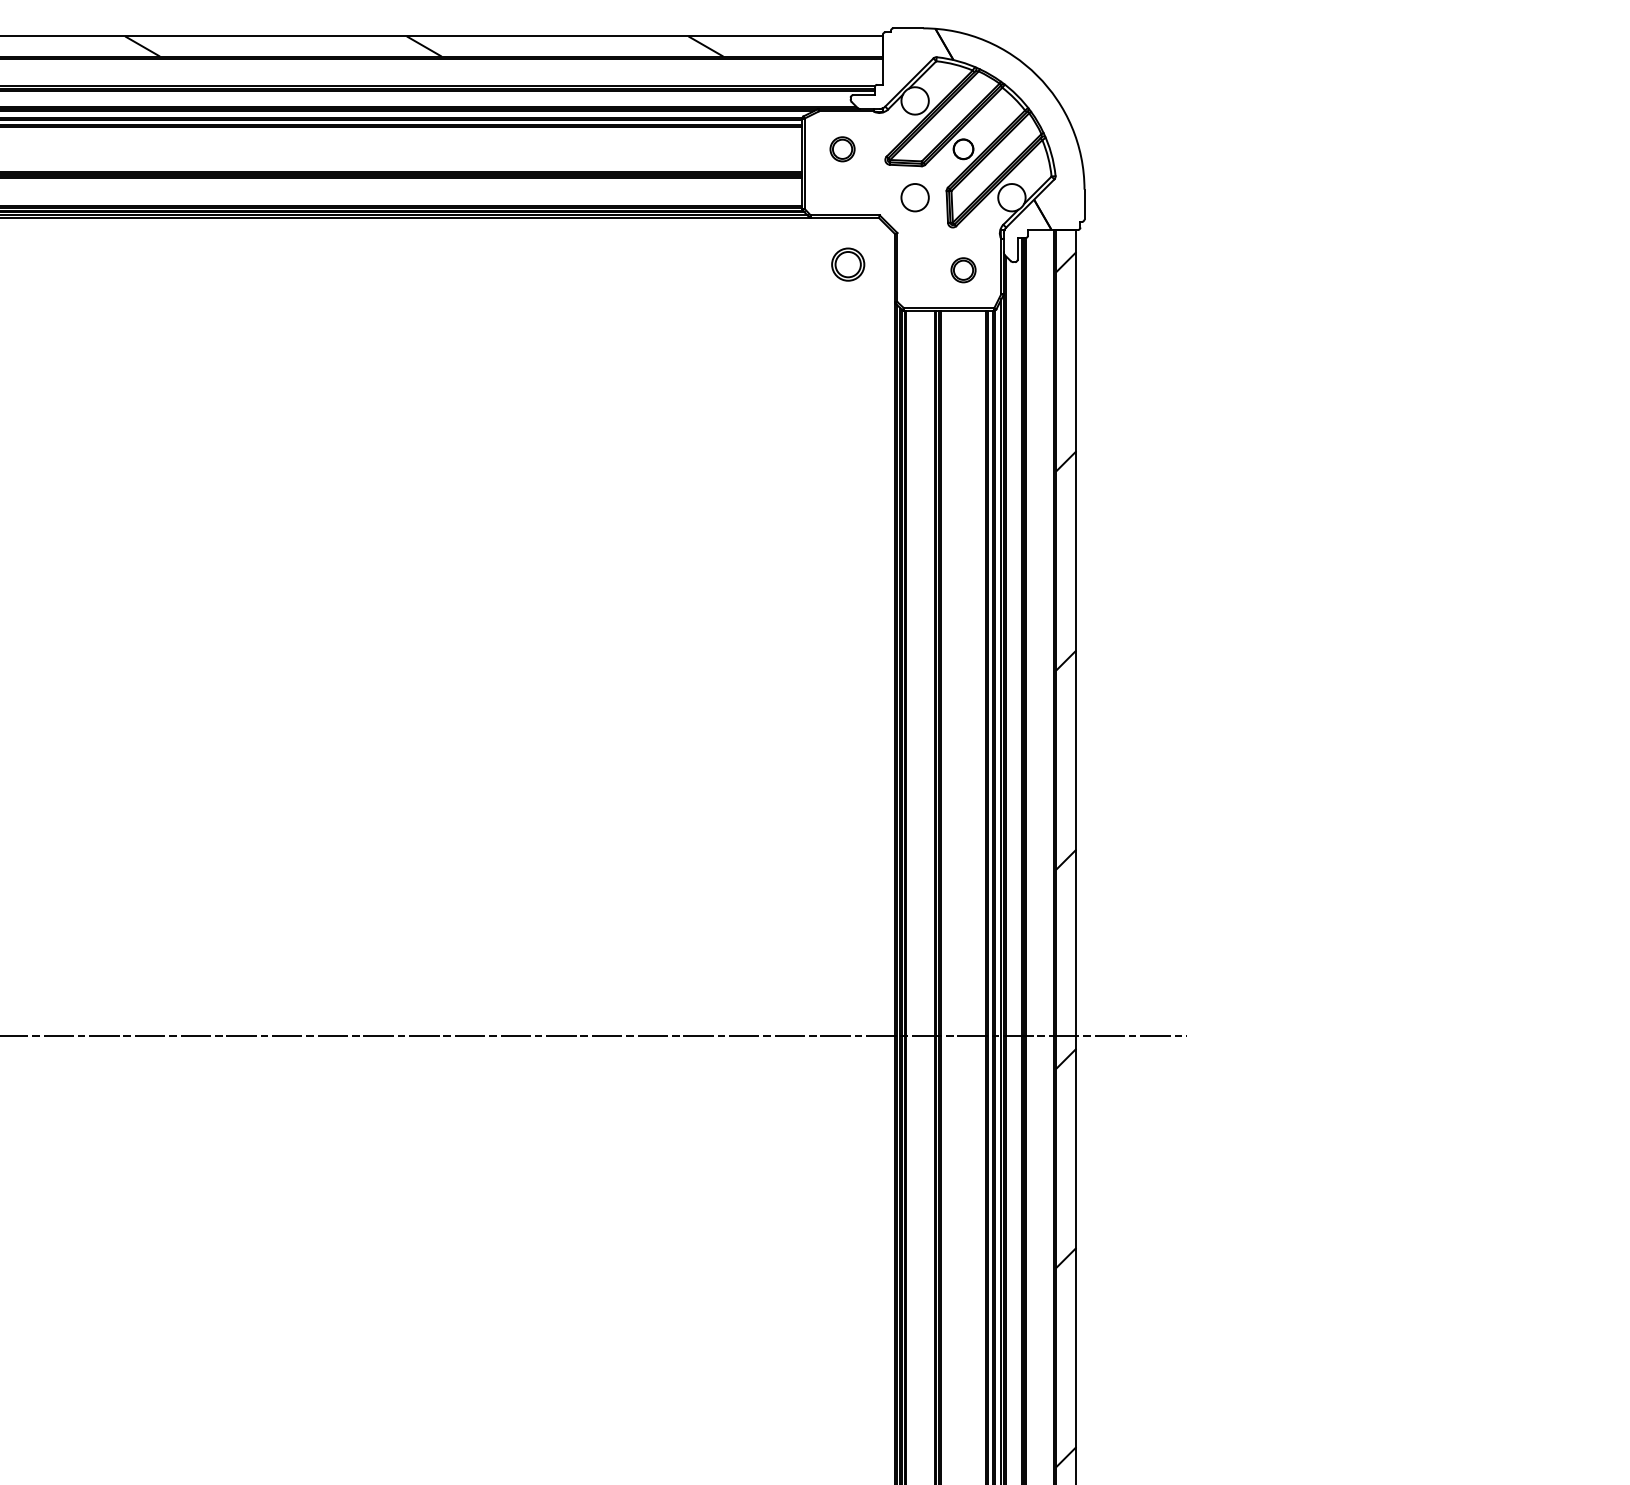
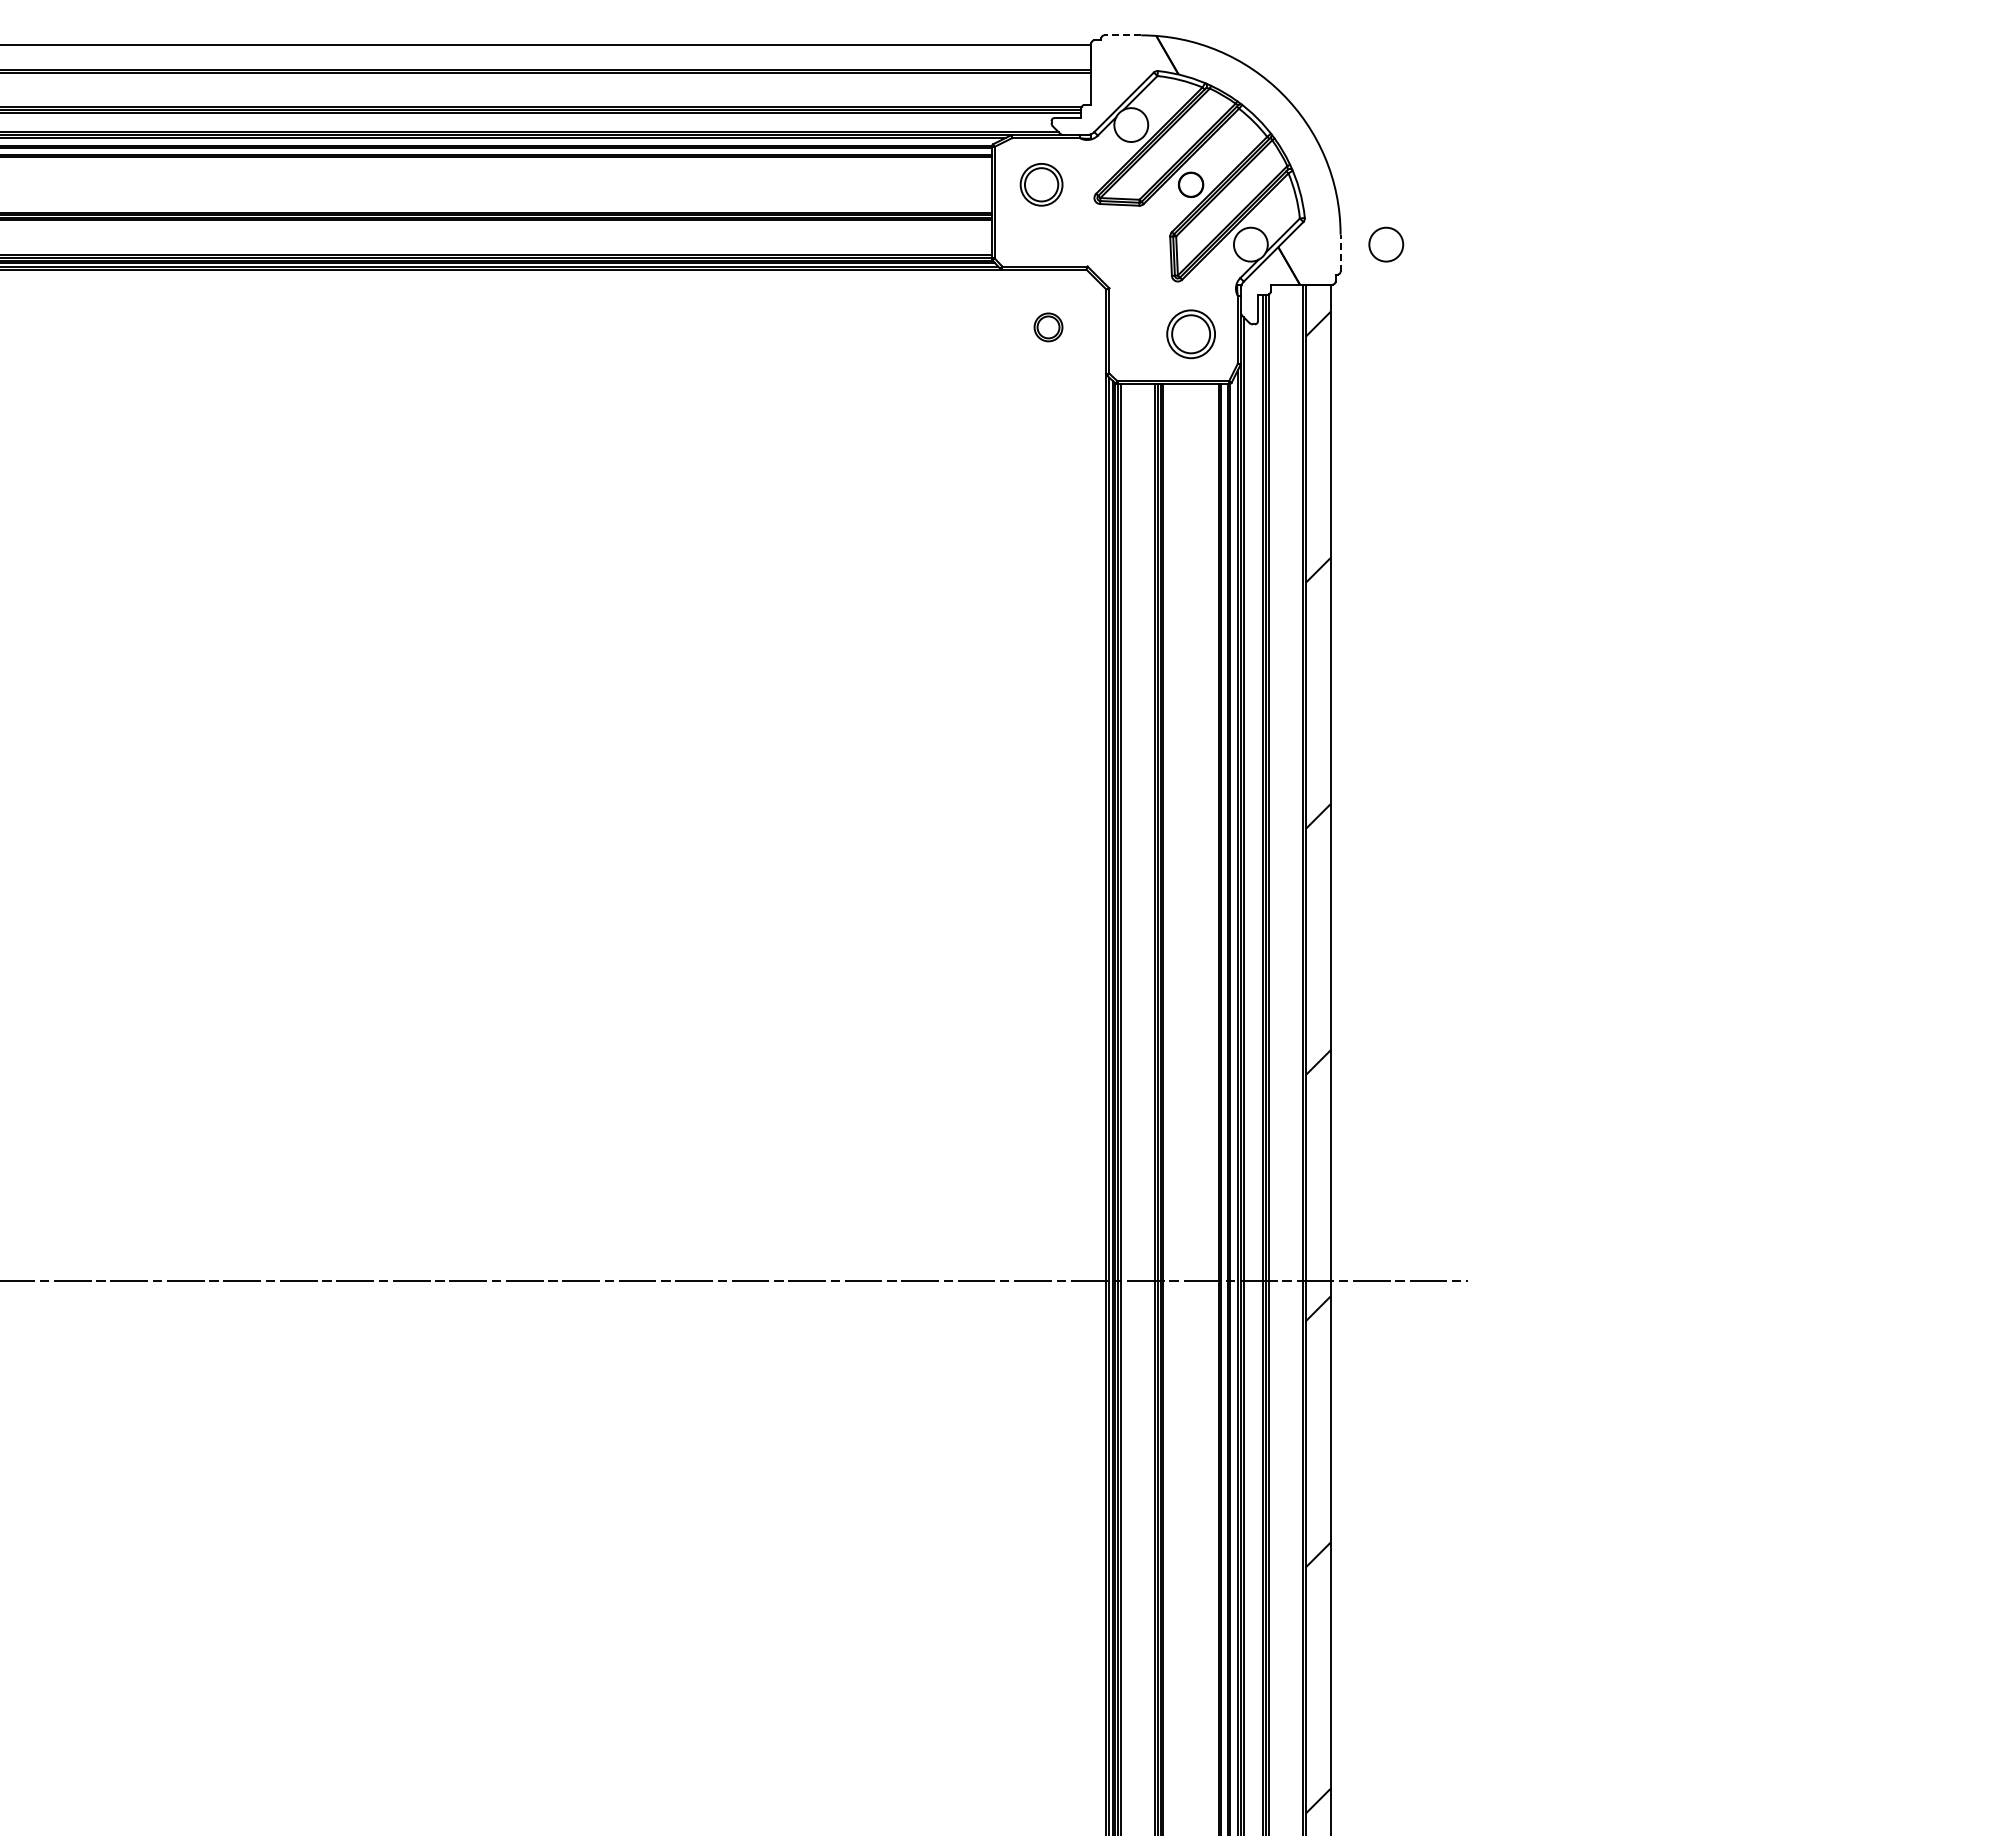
line: (908, 28) -> (1122, 35), solid -> dashed
hatch: (424, 46) -> (524, 57), removed
part: (842, 149) -> (1041, 184), size x1.4
circle: (915, 197) -> (1386, 244), moved
line: (1084, 204) -> (1340, 252), solid -> dashed
part: (848, 264) -> (1048, 327), size x0.7
part: (963, 270) -> (1190, 334), size x1.6

